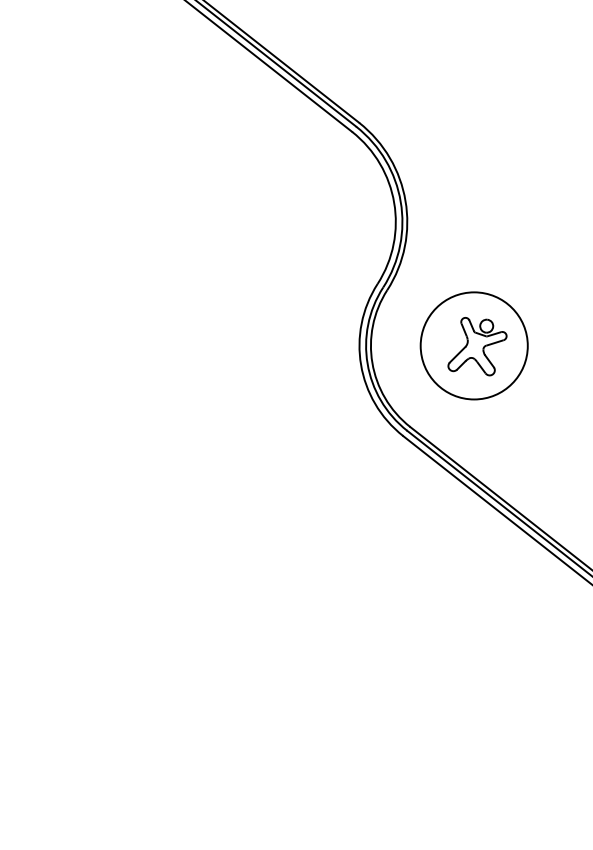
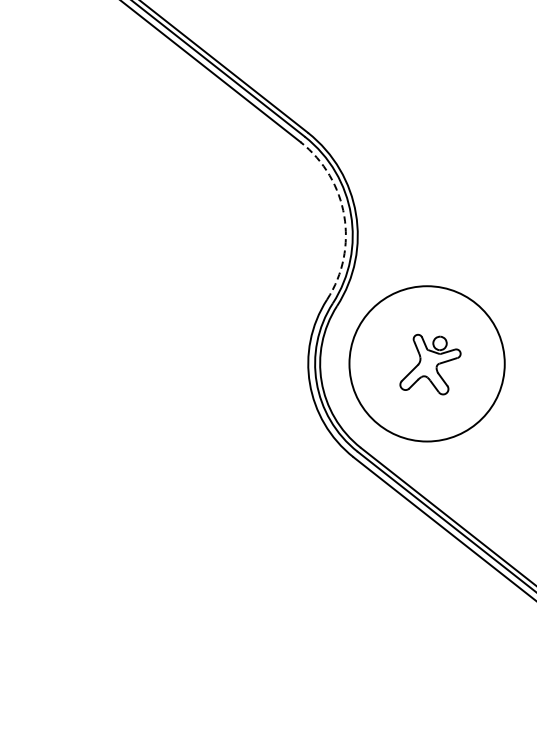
arc: (394, 202) -> (344, 215), solid -> dashed
circle: (473, 345) -> (426, 363), size x1.4

